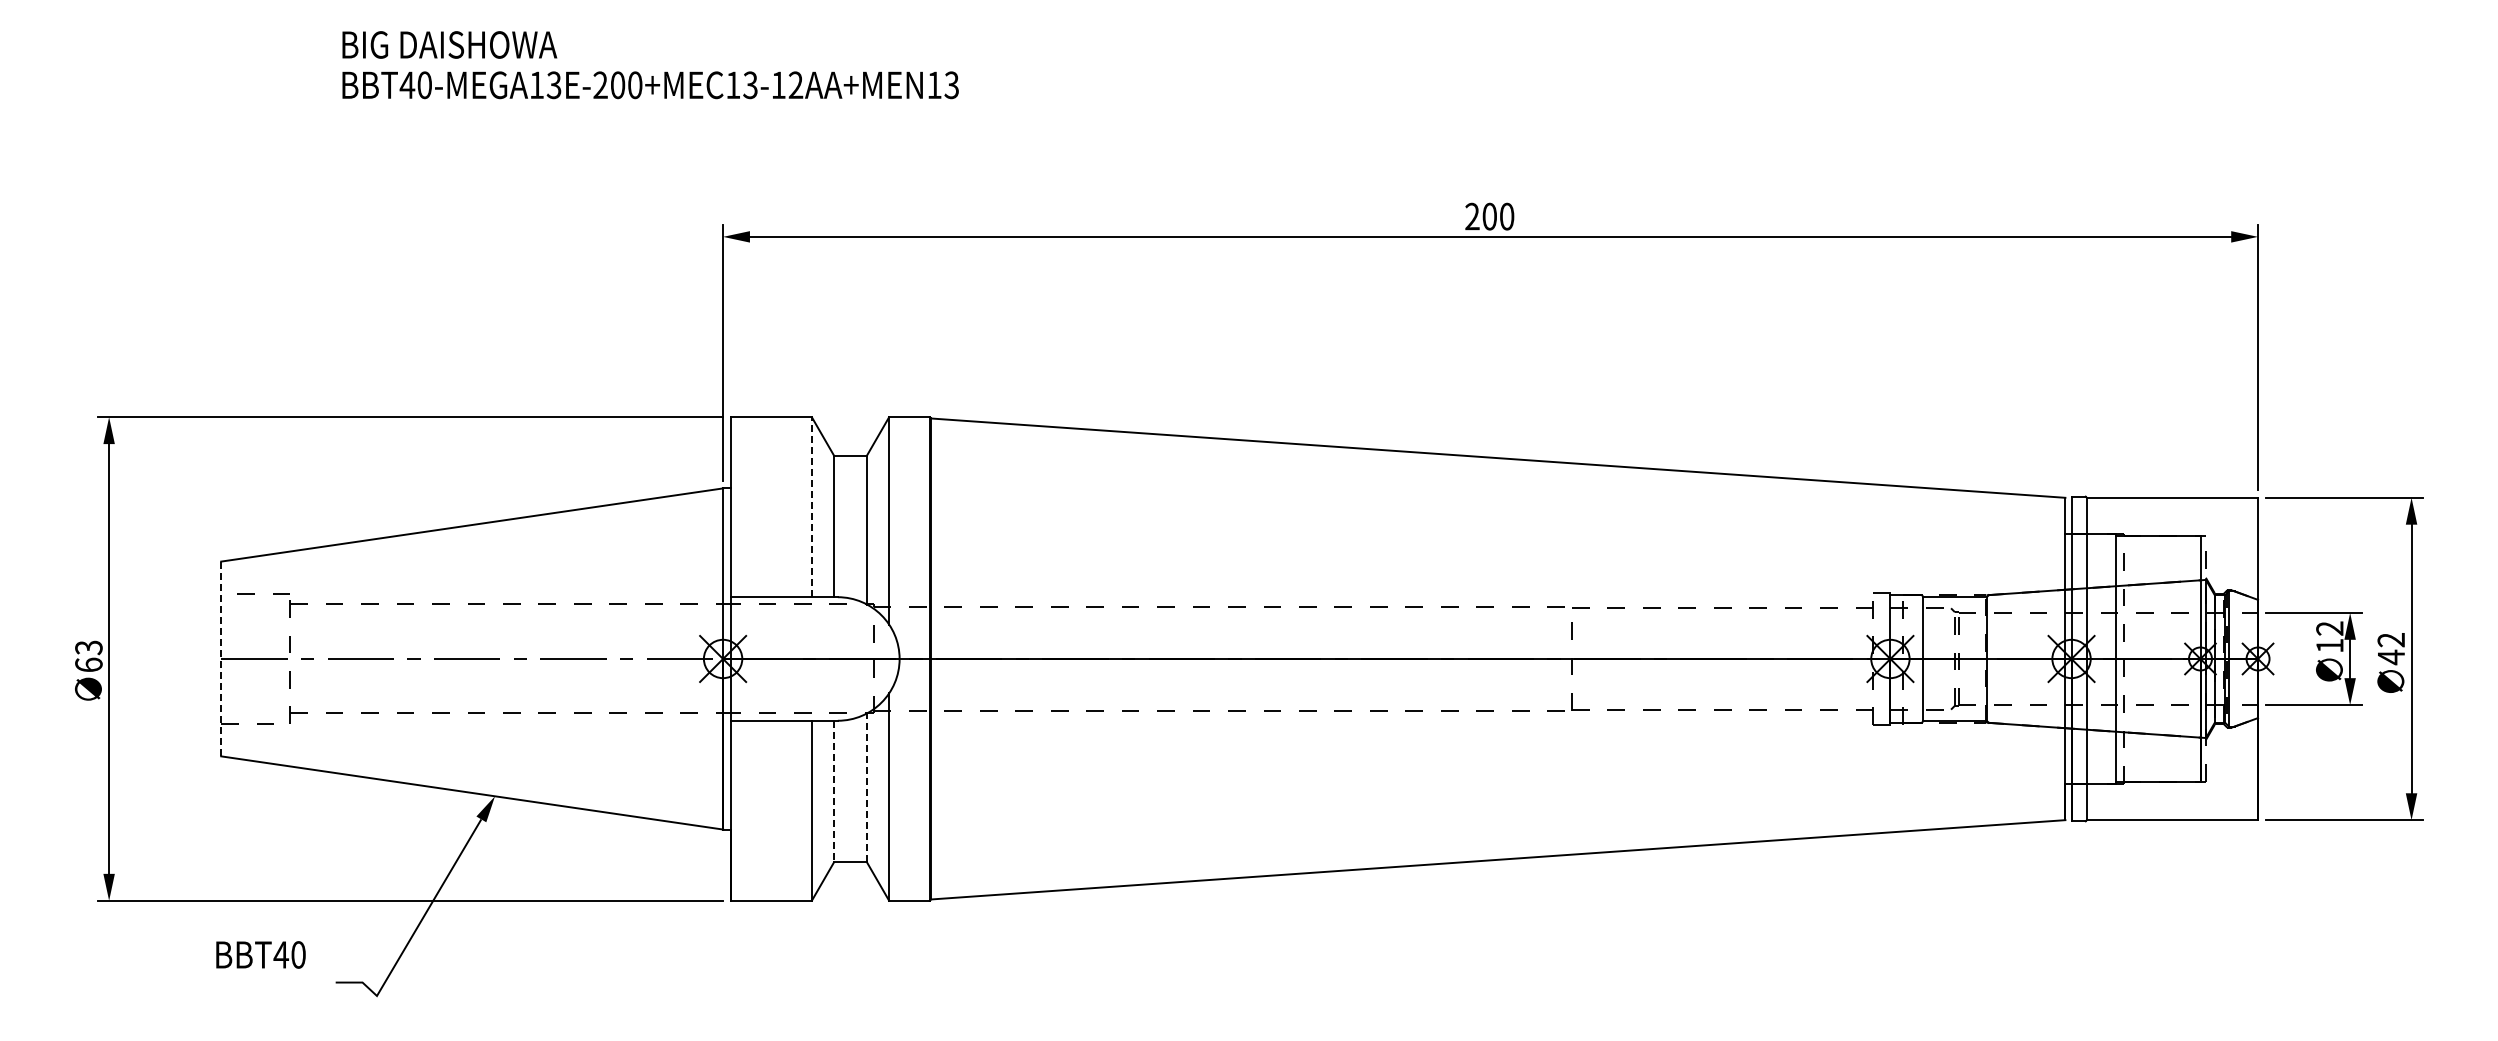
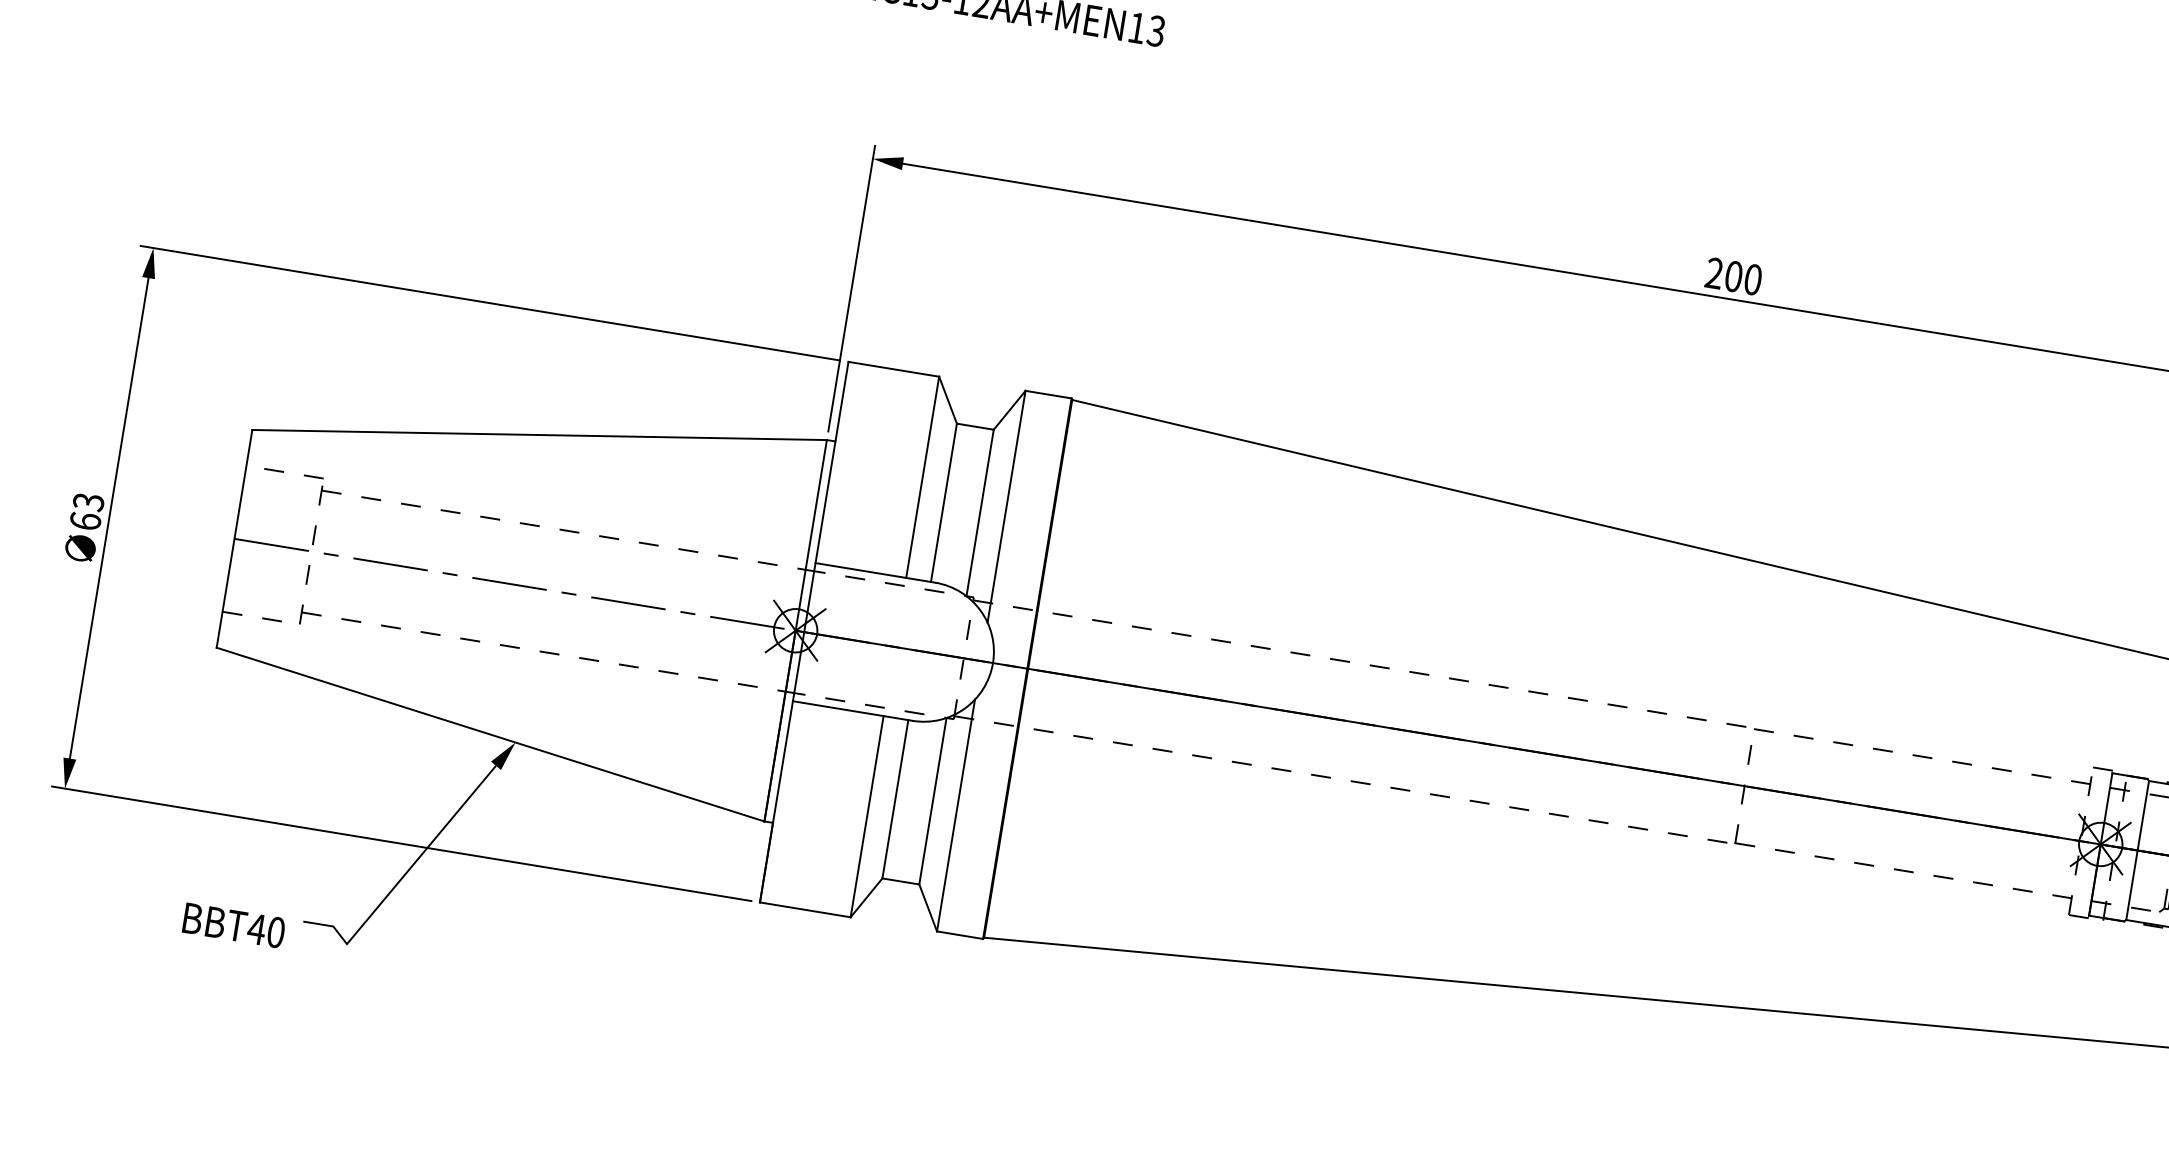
line: (811, 507) -> (922, 477), dashed -> solid
line: (221, 658) -> (234, 538), dashed -> solid
line: (867, 787) -> (933, 800), dashed -> solid
line: (834, 791) -> (895, 799), dashed -> solid
text: (260, 954) -> (233, 925), moved

